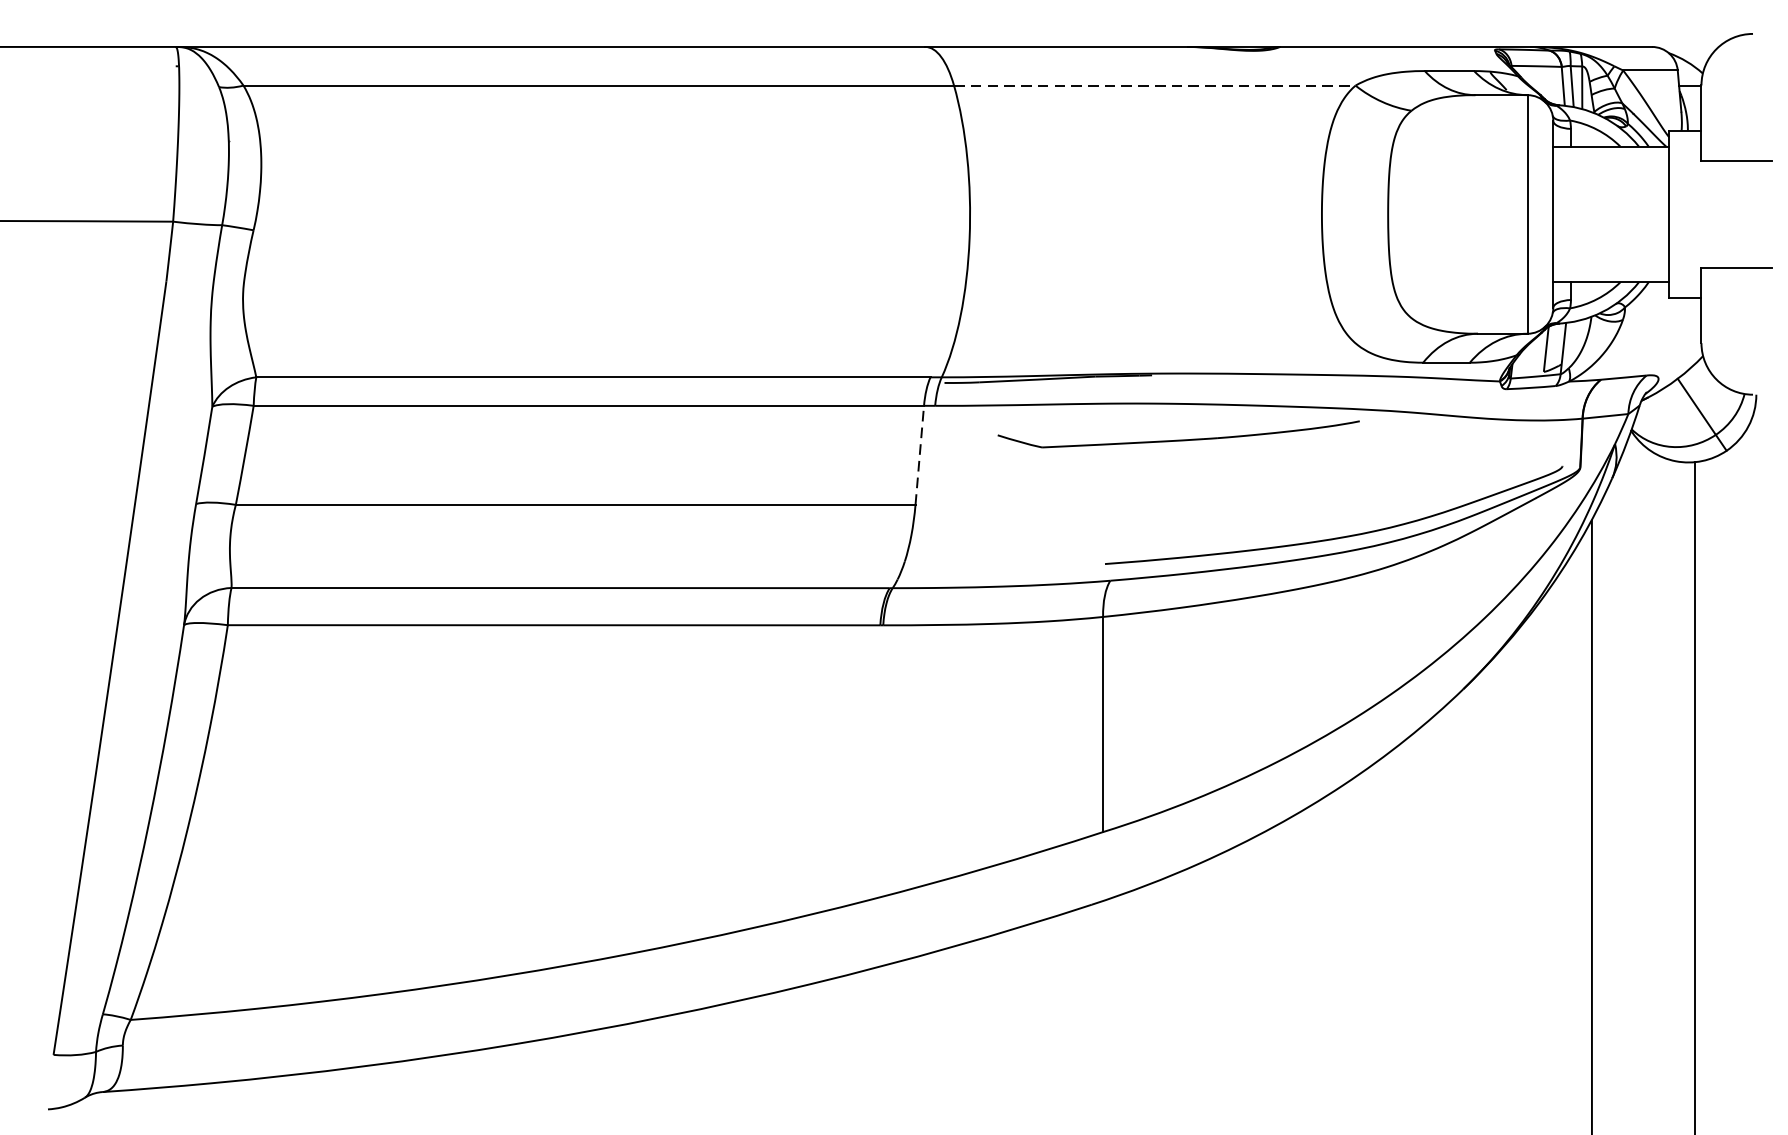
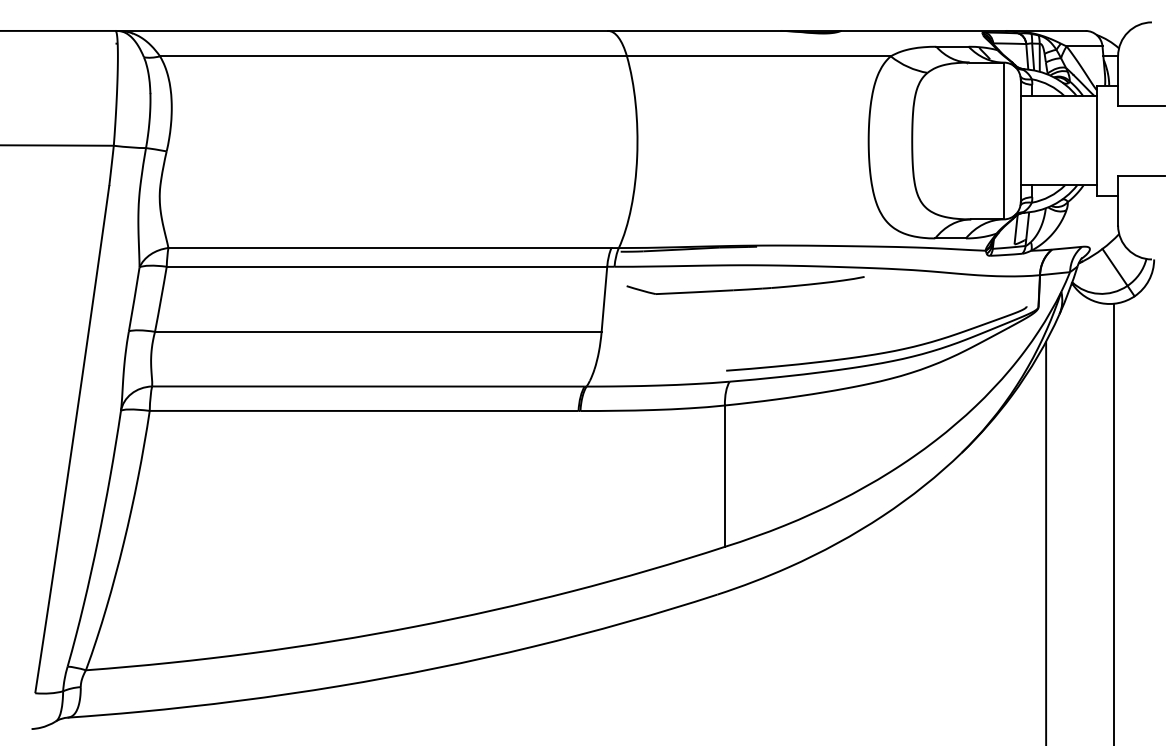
line: (1154, 85) -> (758, 56), dashed -> solid
part: (1178, 434) -> (745, 285), moved
line: (919, 455) -> (604, 299), dashed -> solid

